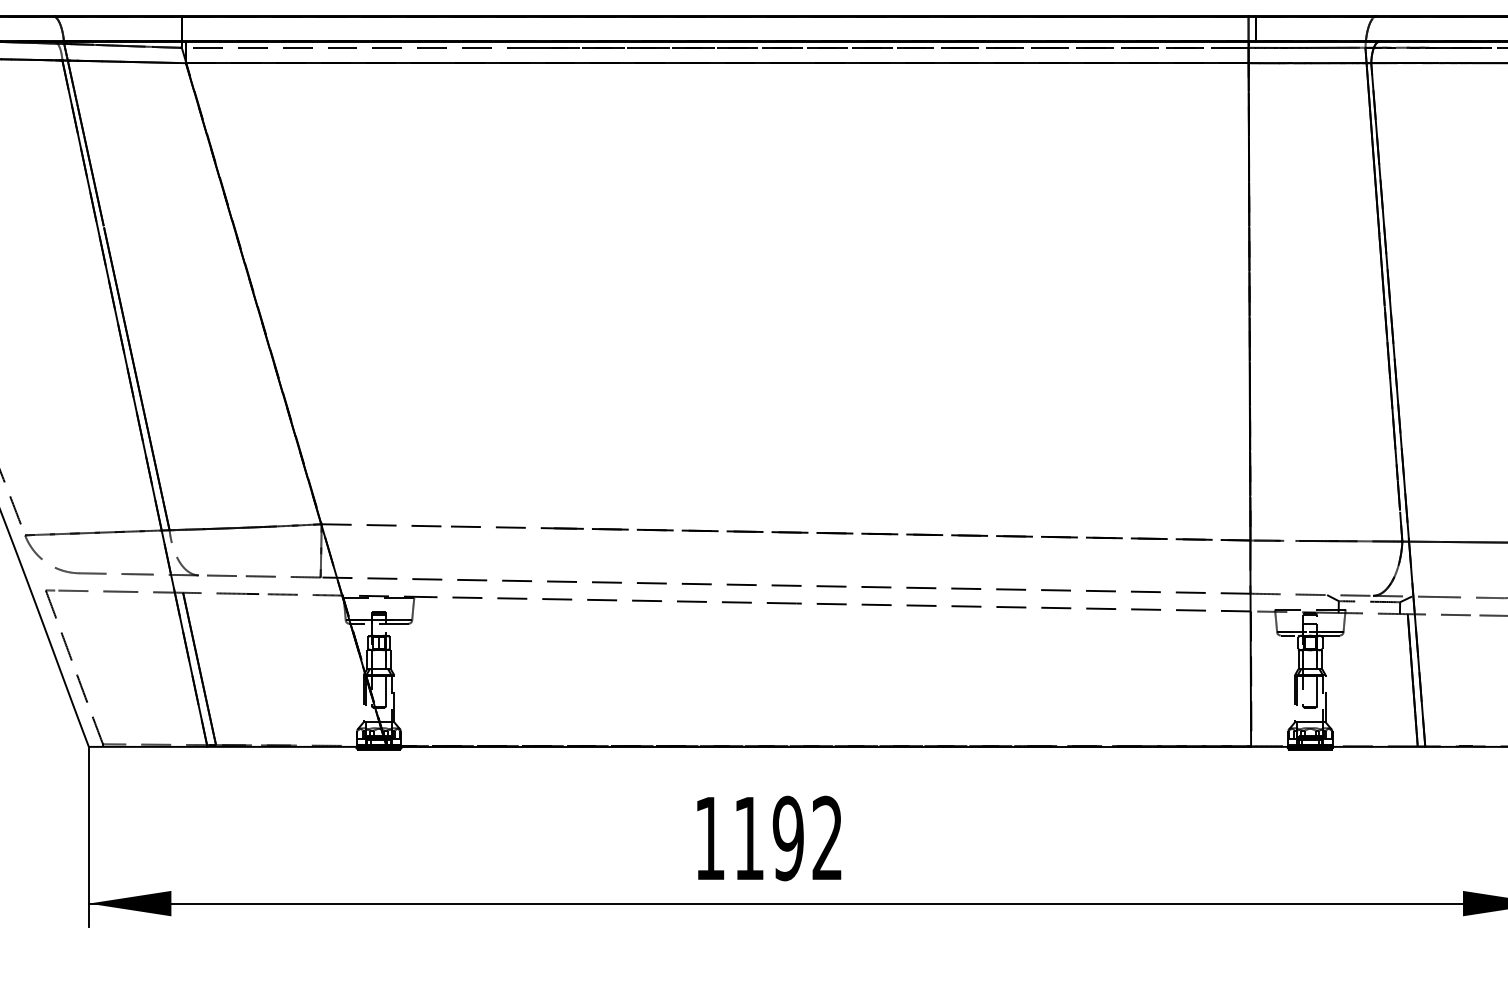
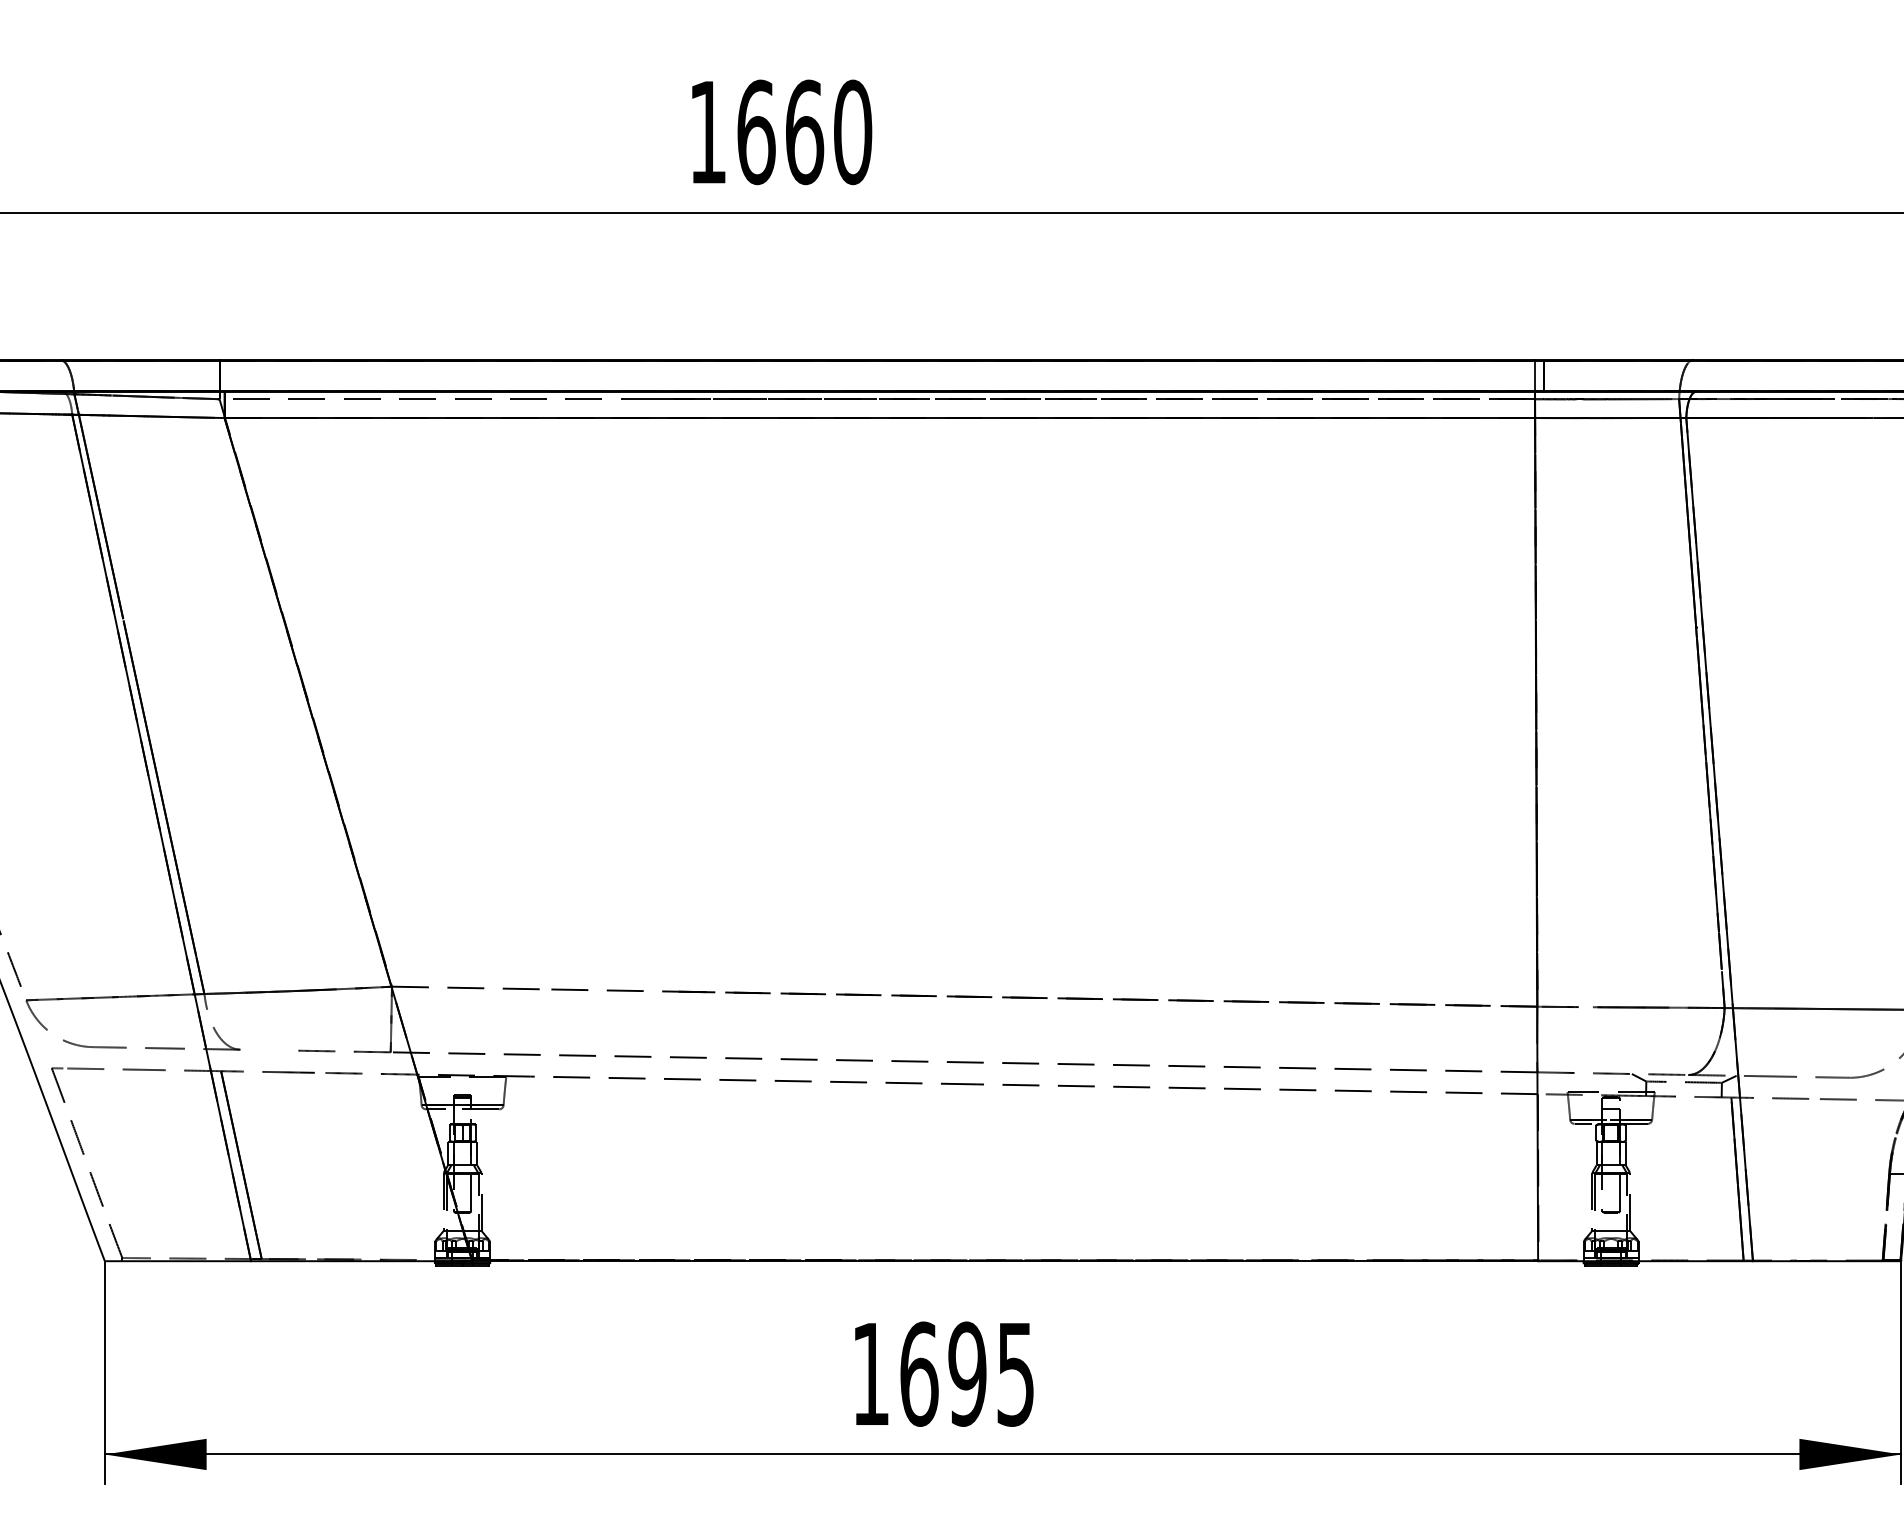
line: (221, 576) -> (268, 1050), removed
text: (787, 837) -> (966, 1373), 1192 -> 1695

